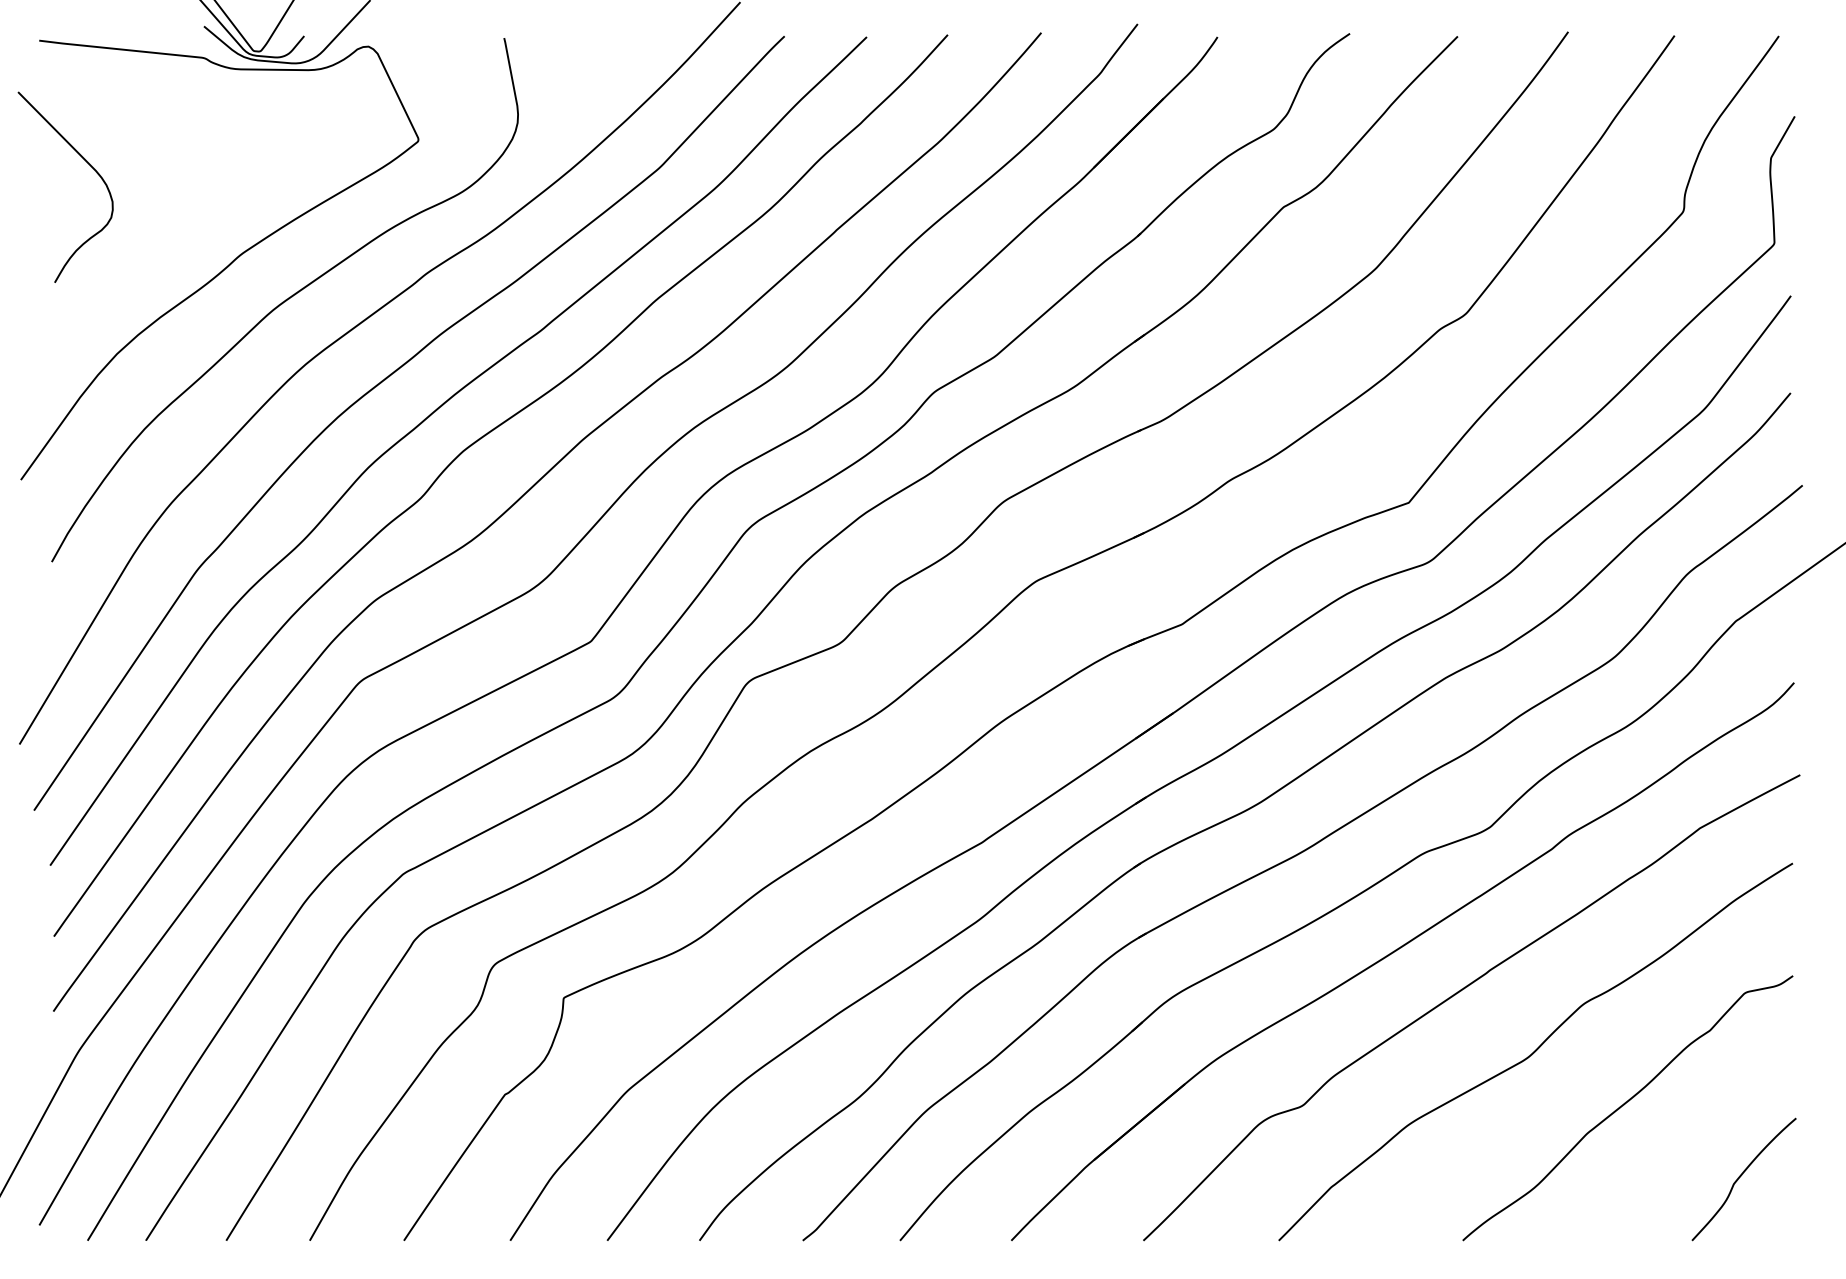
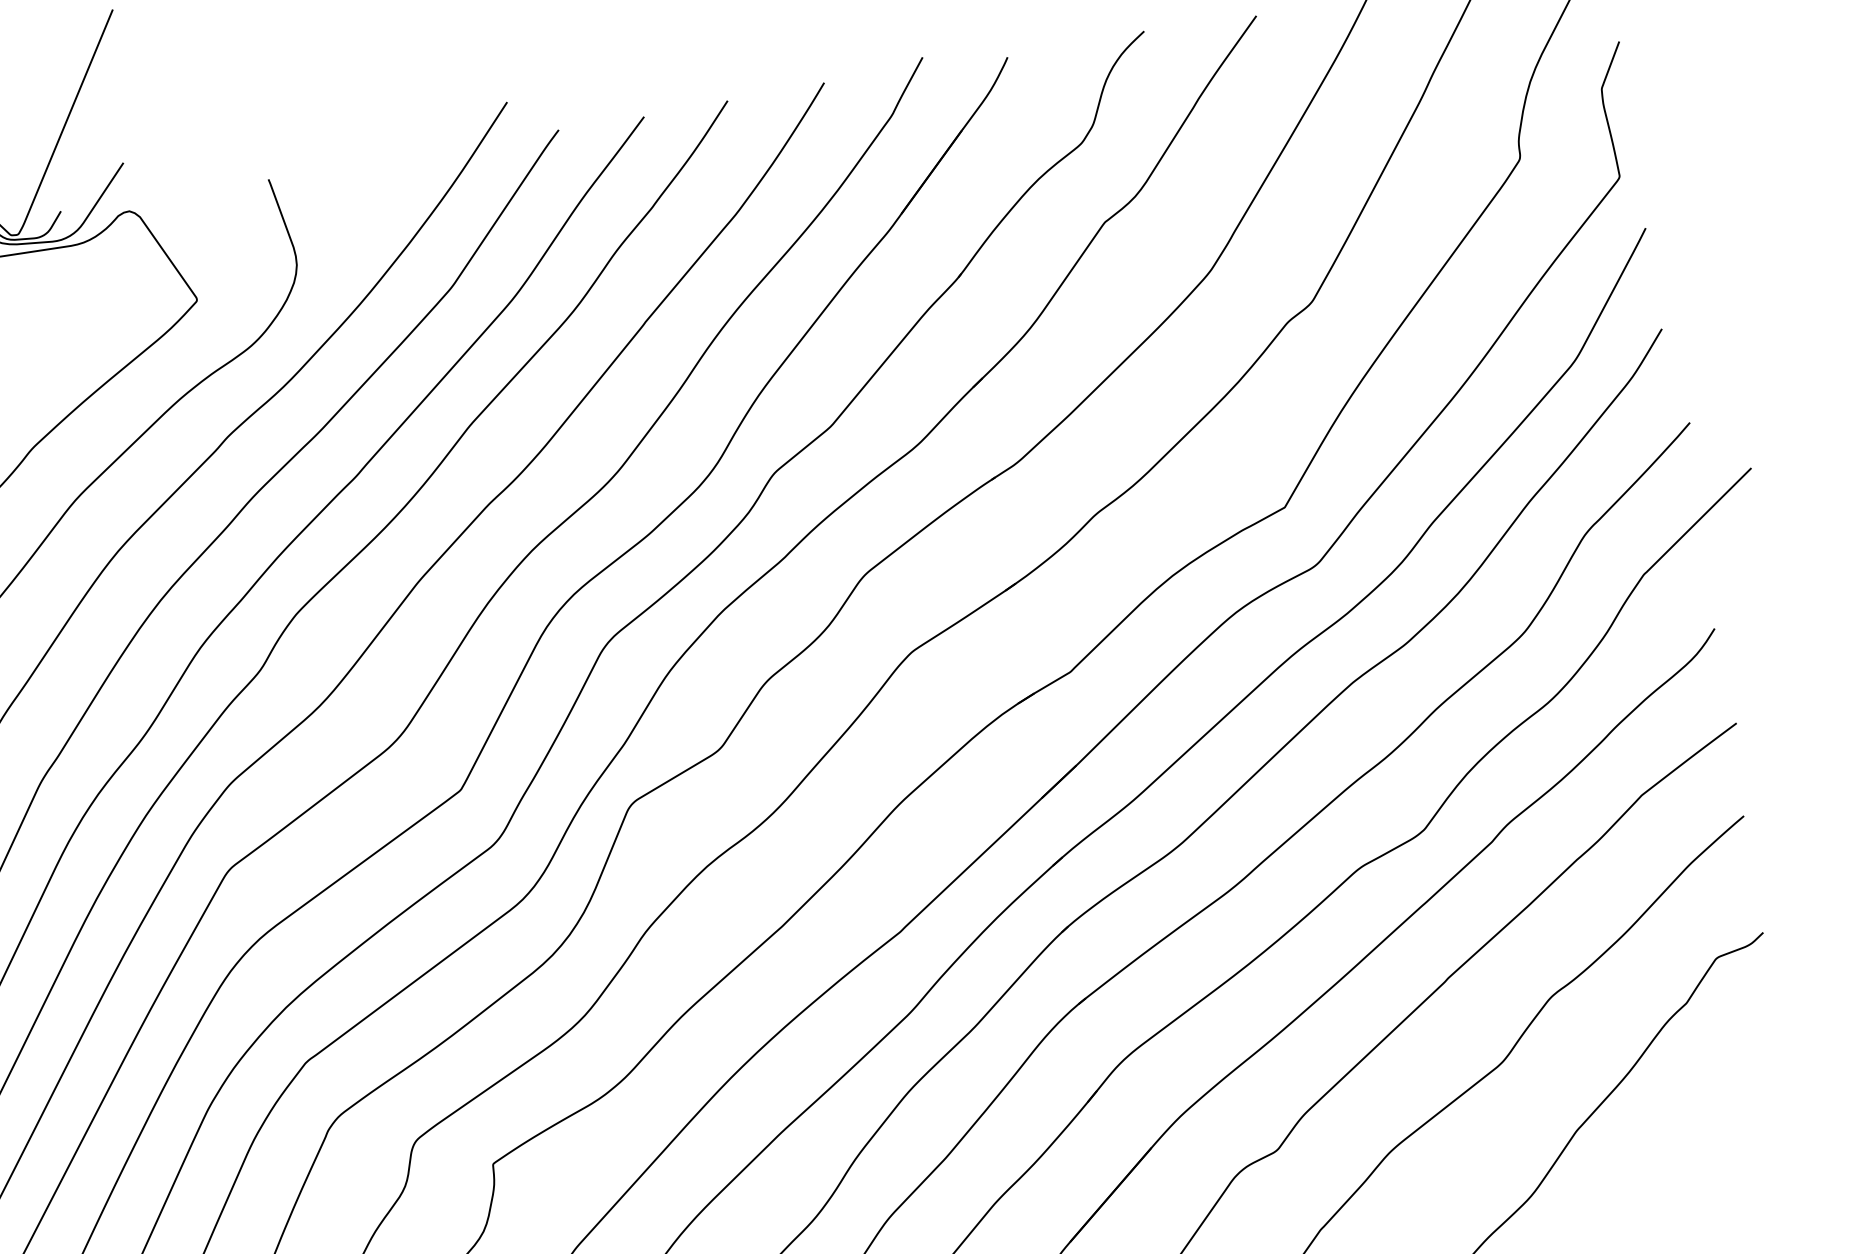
curve: (1741, 1176) -> (1743, 1149), removed

